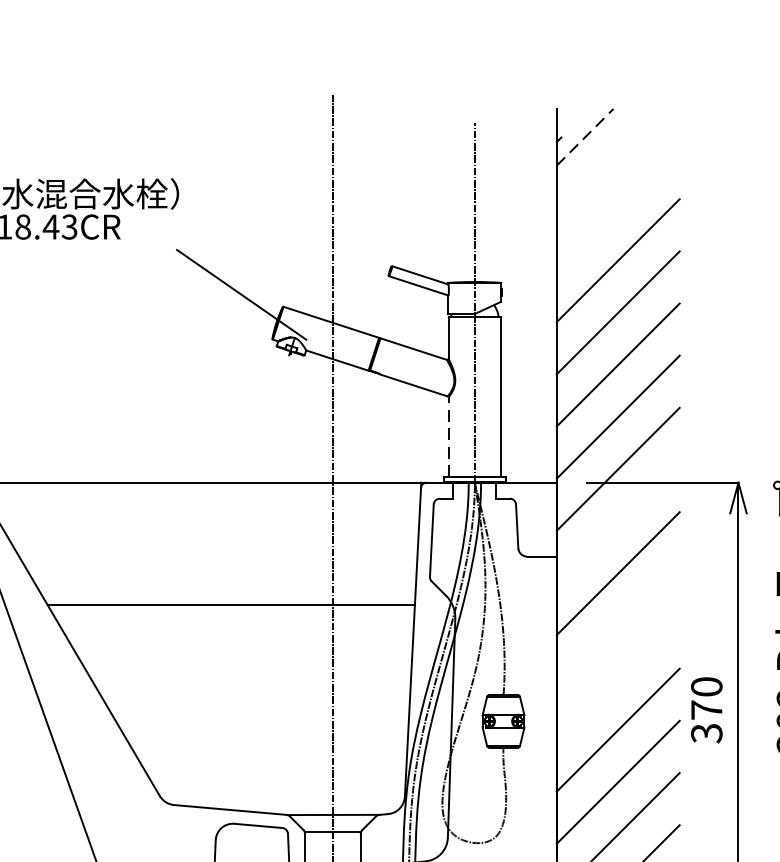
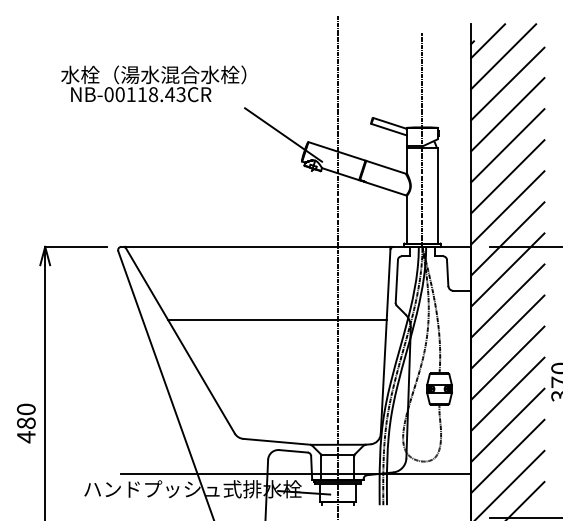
line: (585, 137) -> (488, 41), dashed -> solid
line: (610, 163) -> (503, 56), added
line: (617, 208) -> (507, 83), added
line: (448, 436) -> (406, 219), dashed -> solid
line: (617, 520) -> (507, 269), added
line: (617, 624) -> (507, 331), added
line: (617, 676) -> (507, 362), added

